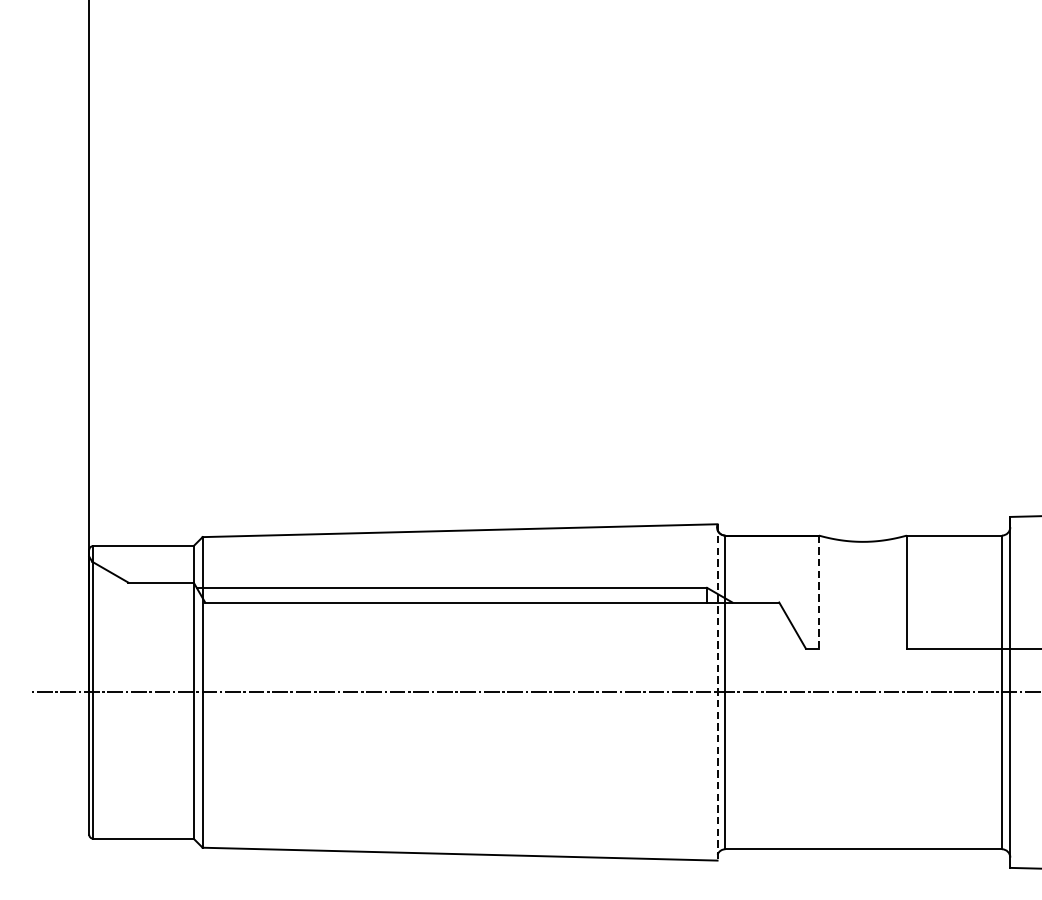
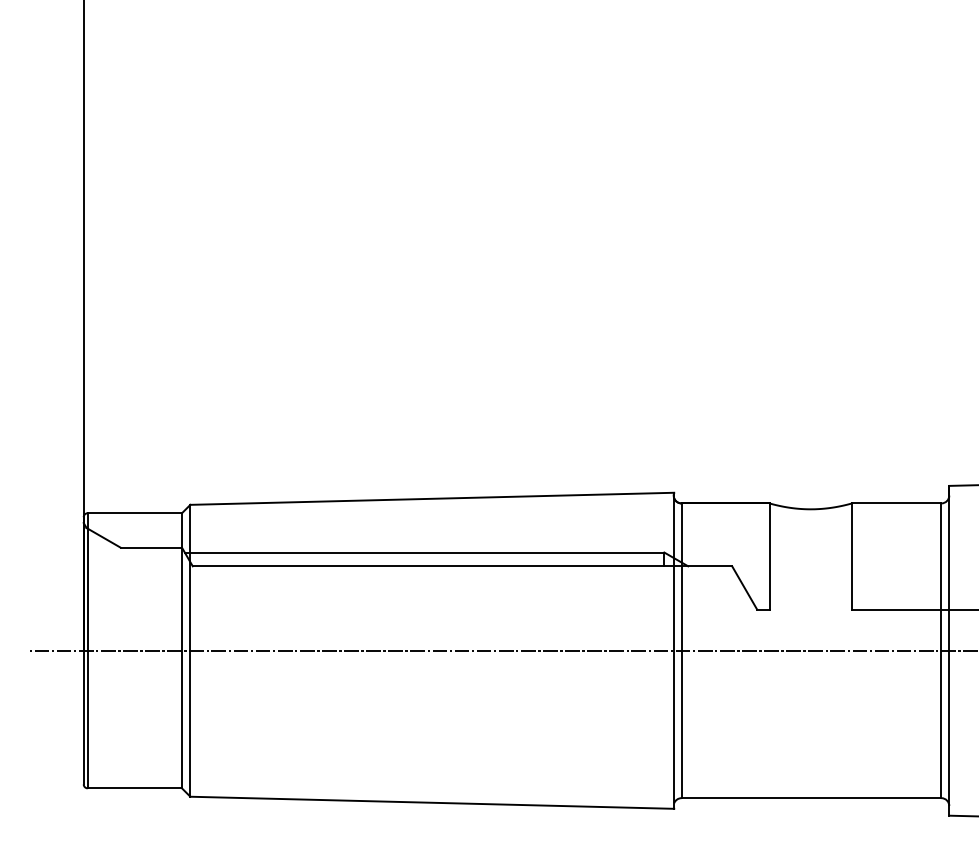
line: (818, 592) -> (769, 556), dashed -> solid
line: (717, 693) -> (674, 651), dashed -> solid

